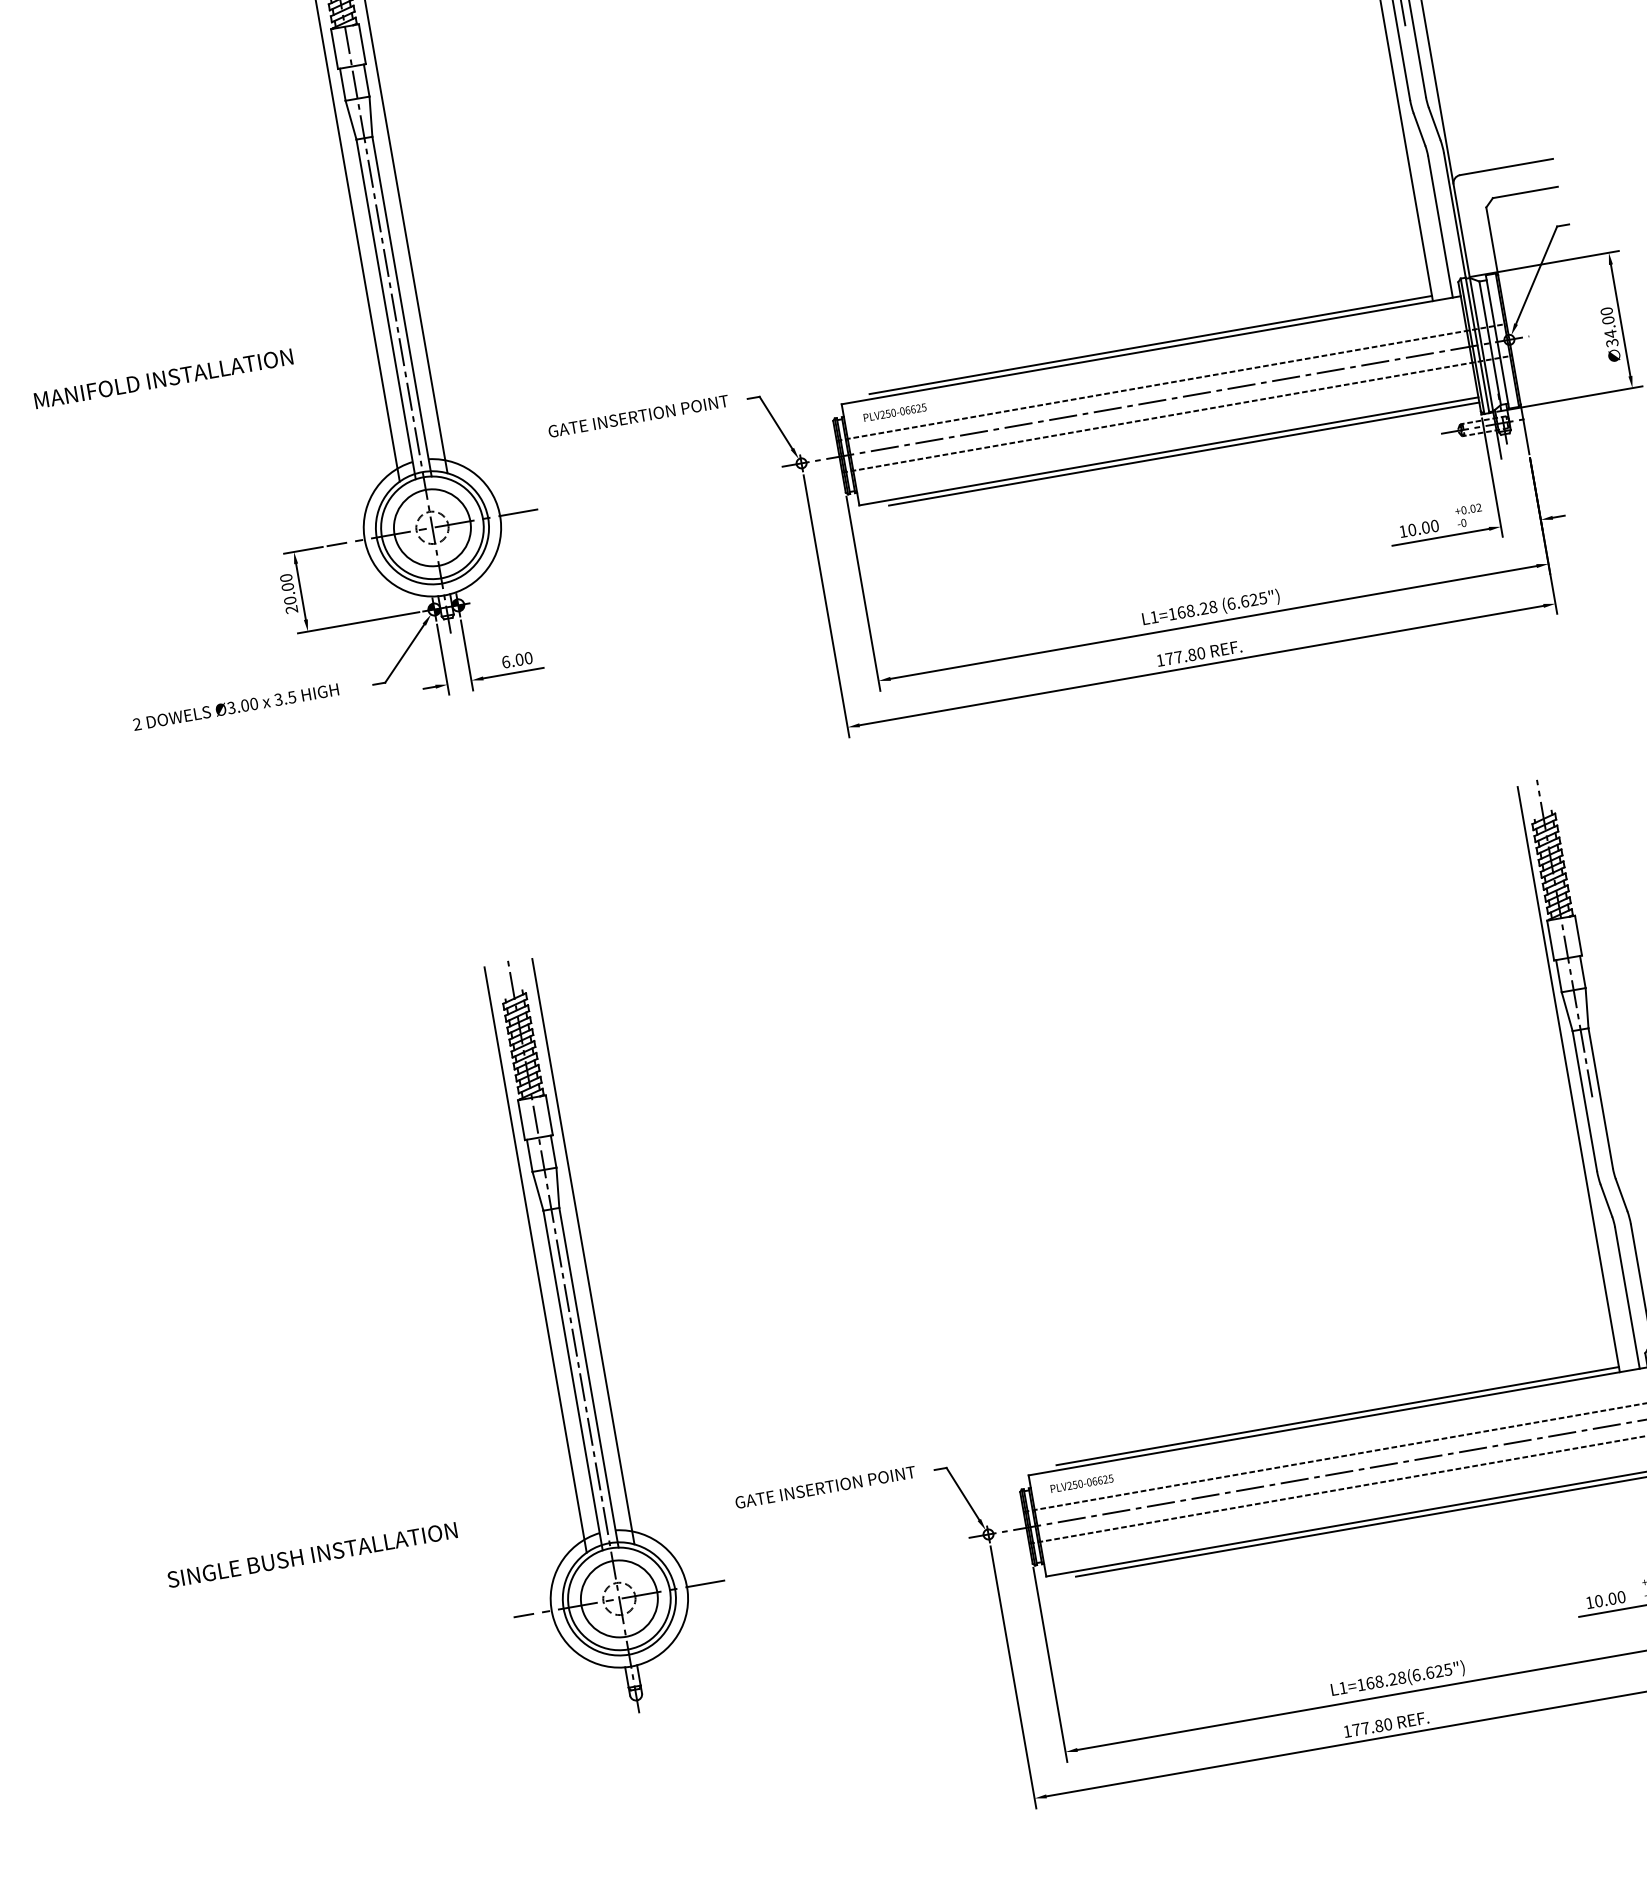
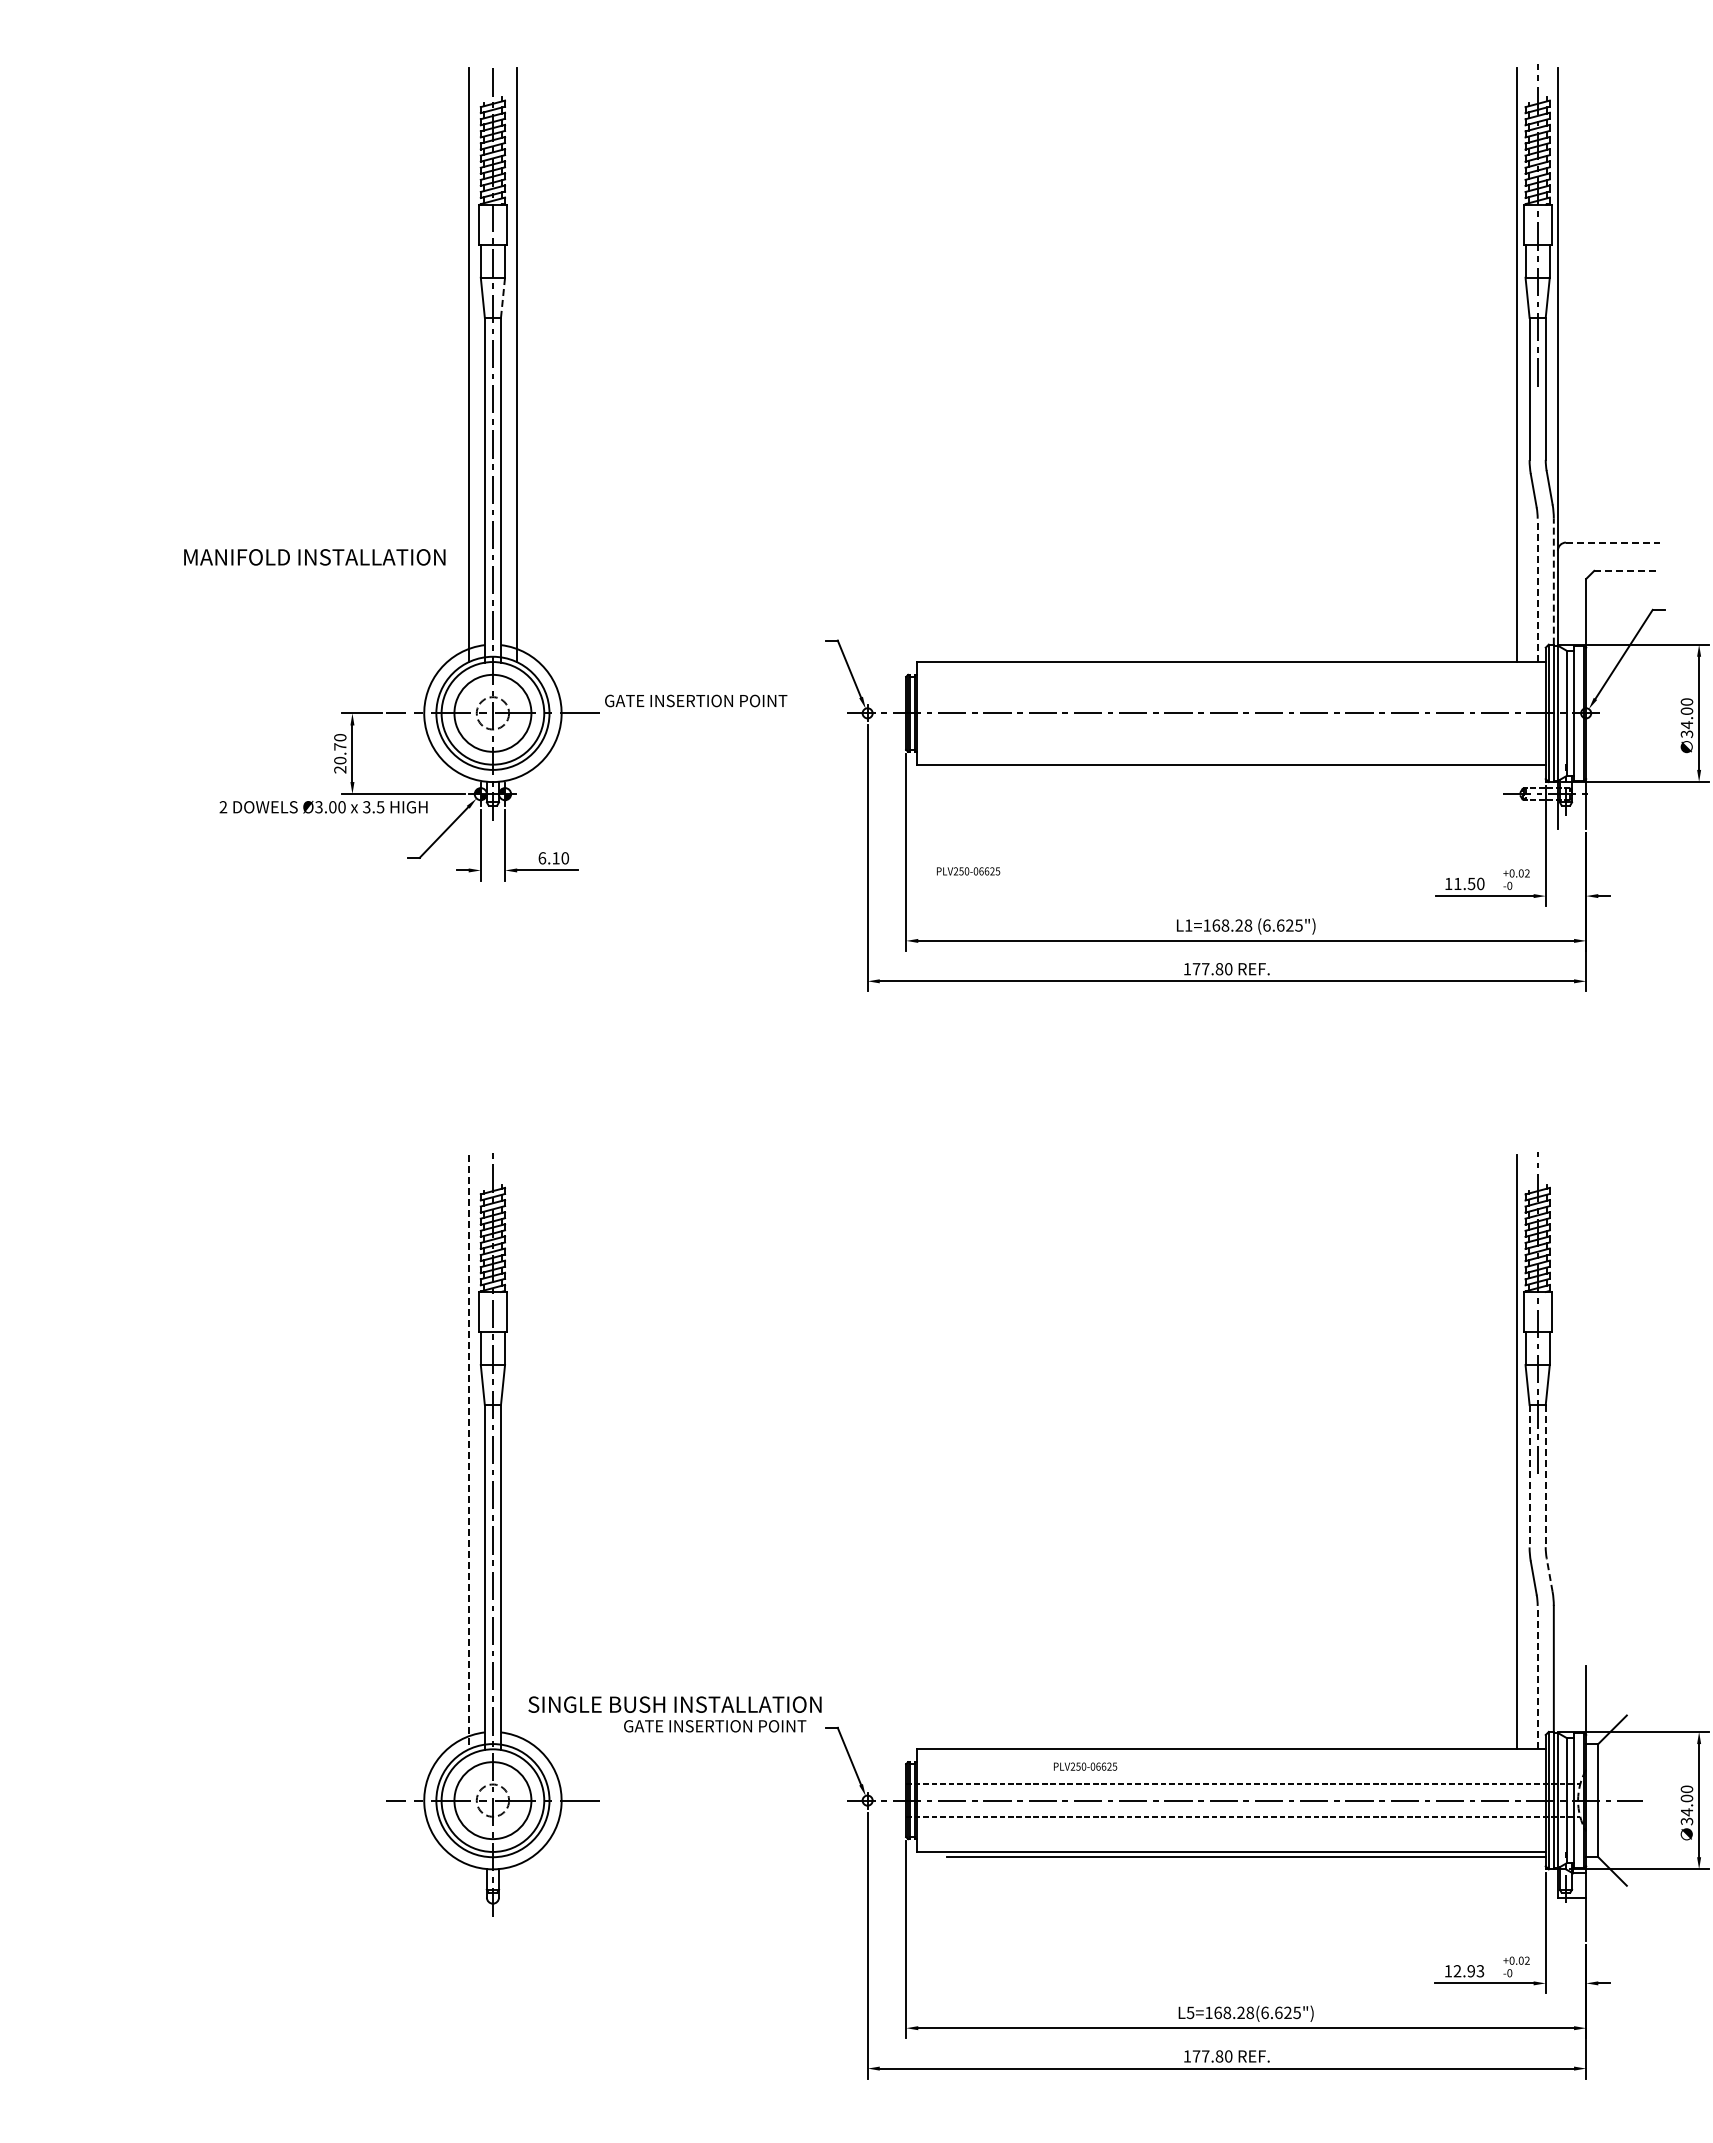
line: (371, 116) -> (503, 297), solid -> dashed
line: (1506, 166) -> (1613, 542), solid -> dashed
line: (1525, 192) -> (1627, 570), solid -> dashed
line: (1454, 215) -> (1553, 581), solid -> dashed
line: (1440, 227) -> (1537, 590), solid -> dashed
line: (1150, 344) -> (1231, 656), removed
text: (163, 379) -> (314, 557), moved
line: (1172, 382) -> (1246, 697), removed
text: (895, 412) -> (968, 871), moved
line: (1177, 414) -> (1246, 729), removed
text: (638, 415) -> (696, 700), moved
line: (1183, 453) -> (1245, 769), removed
text: (1418, 528) -> (1464, 883), 10.00 -> 11.50
text: (287, 586) -> (340, 746), 20.00 -> 20.70
text: (519, 660) -> (555, 858), 6.00 -> 6.10
text: (235, 707) -> (323, 807), moved
line: (1600, 1098) -> (1545, 1476), solid -> dashed
line: (1584, 1101) -> (1529, 1476), solid -> dashed
line: (1621, 1195) -> (1549, 1575), solid -> dashed
line: (583, 1251) -> (517, 1452), removed
line: (535, 1260) -> (468, 1452), solid -> dashed
line: (1627, 1298) -> (1537, 1677), solid -> dashed
line: (1337, 1416) -> (1231, 1744), removed
text: (1082, 1483) -> (1085, 1766), moved
text: (311, 1555) -> (674, 1704), moved
text: (1609, 1599) -> (1468, 1971), 10.00 -> 12.93
text: (1342, 1687) -> (1190, 2012), L1=168.28(6.625") -> L5=168.28(6.625")

